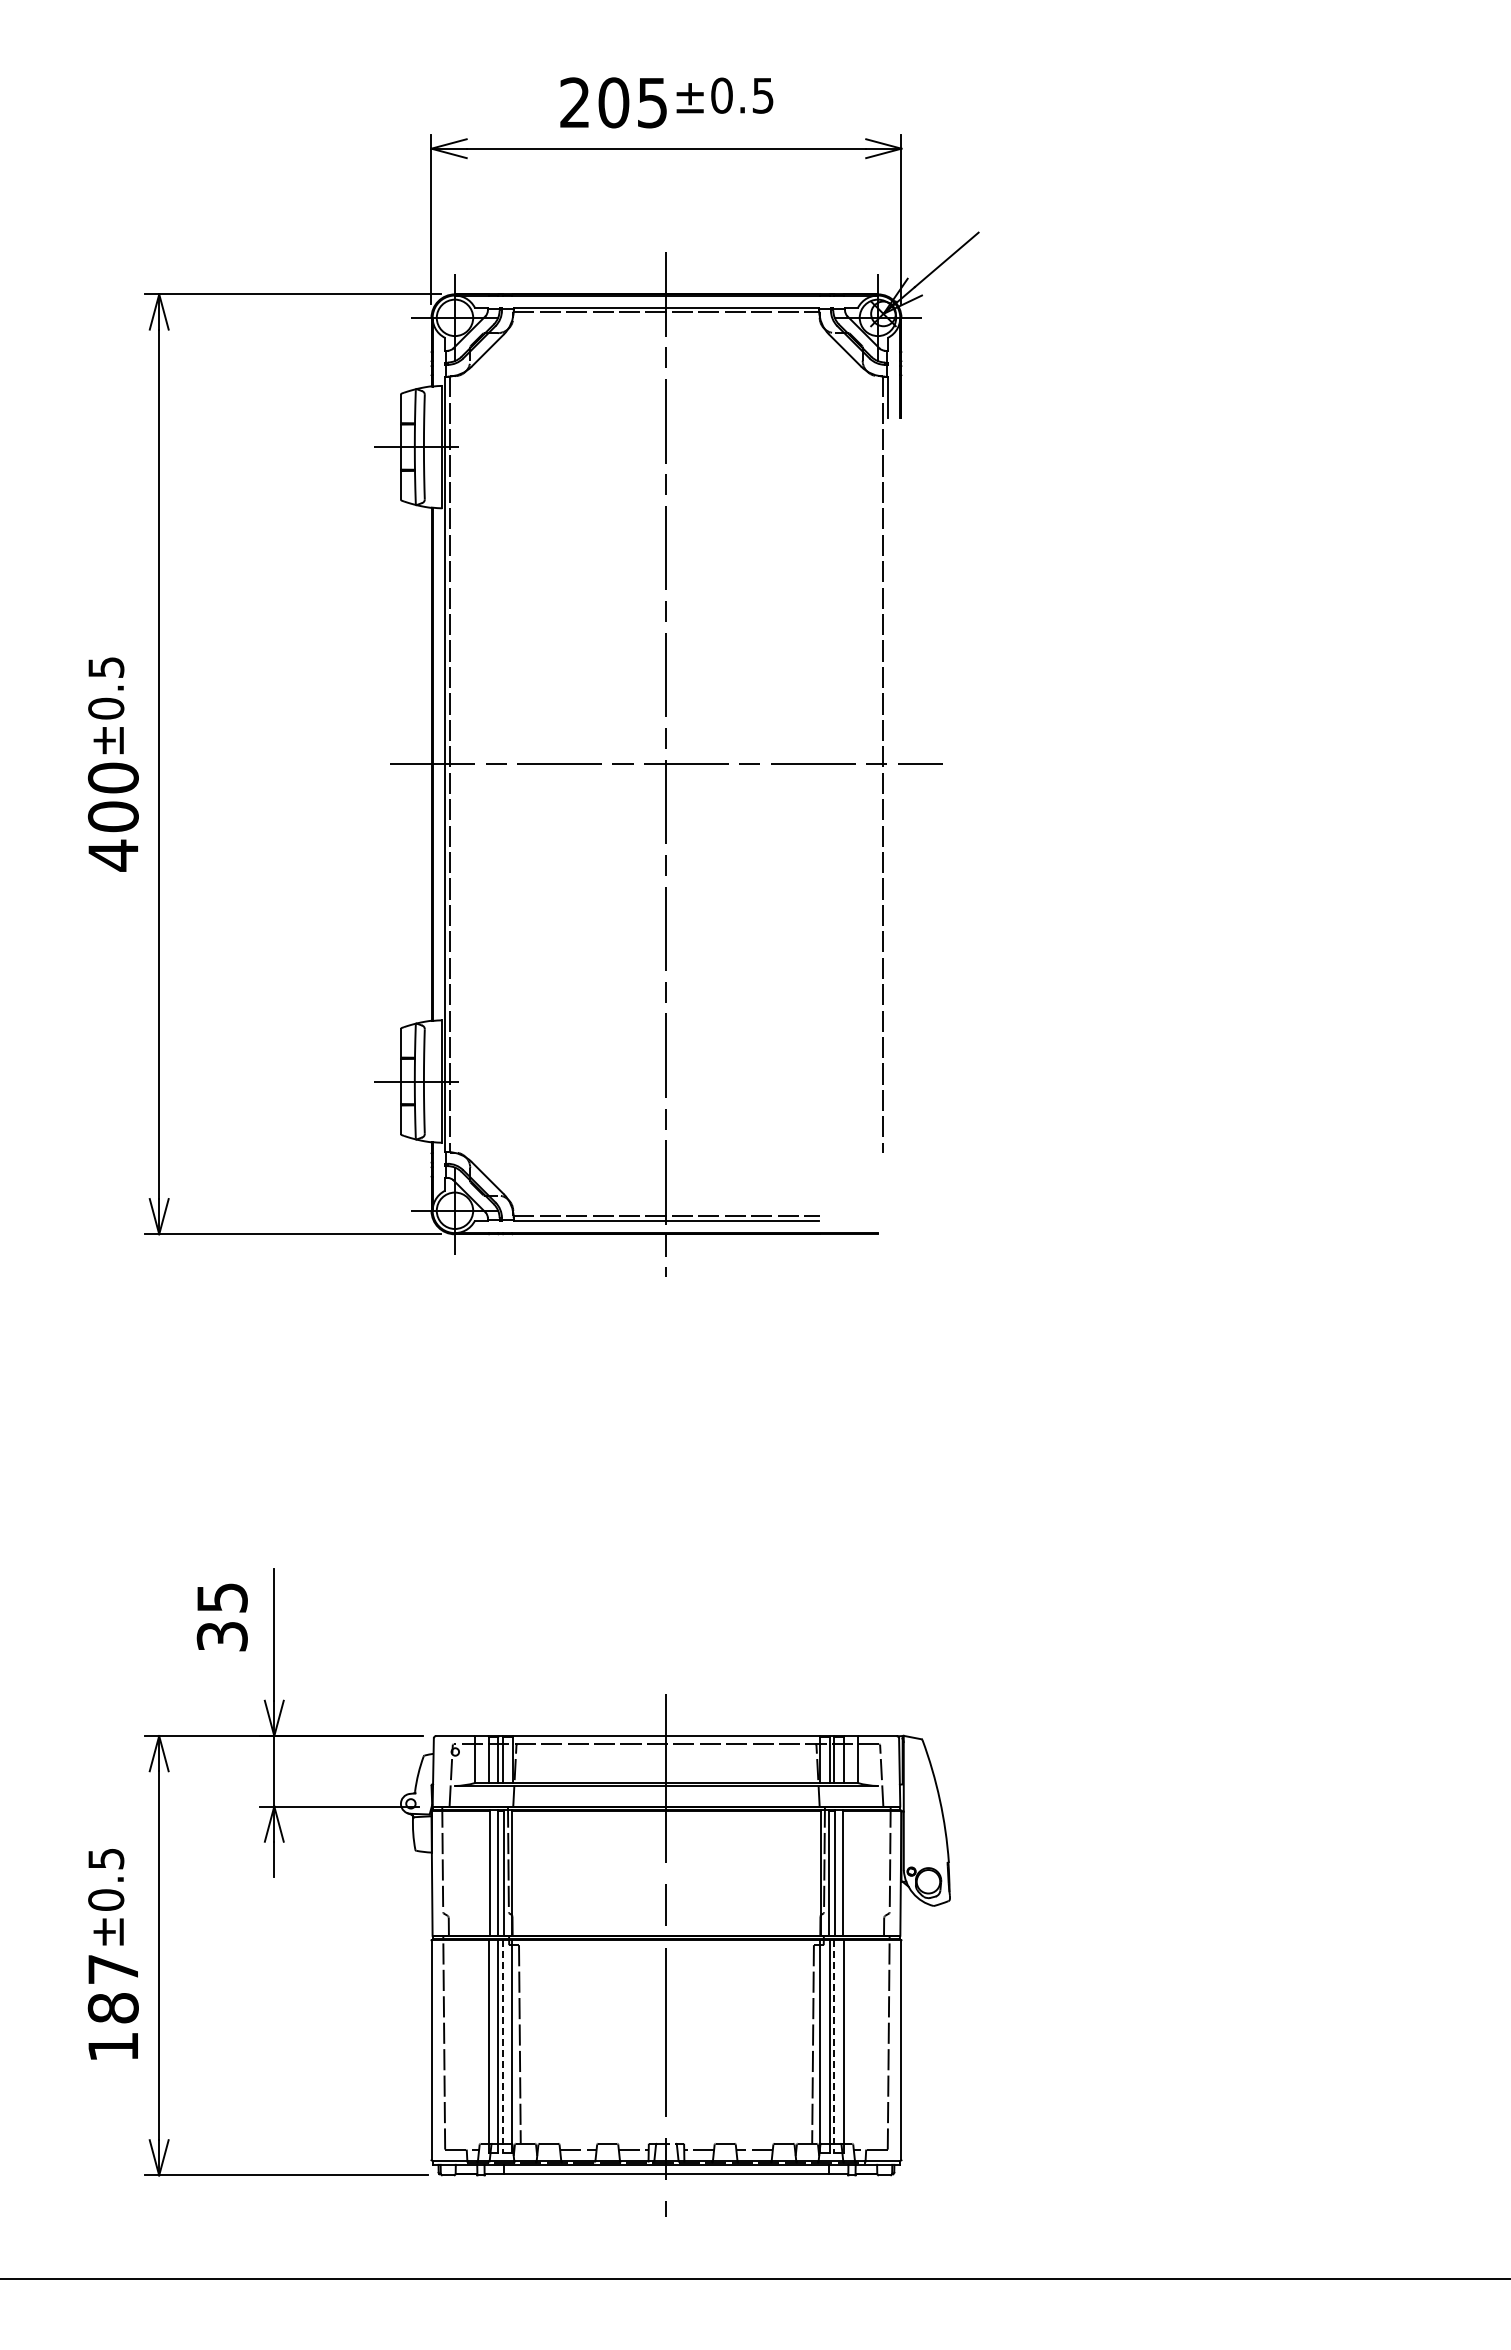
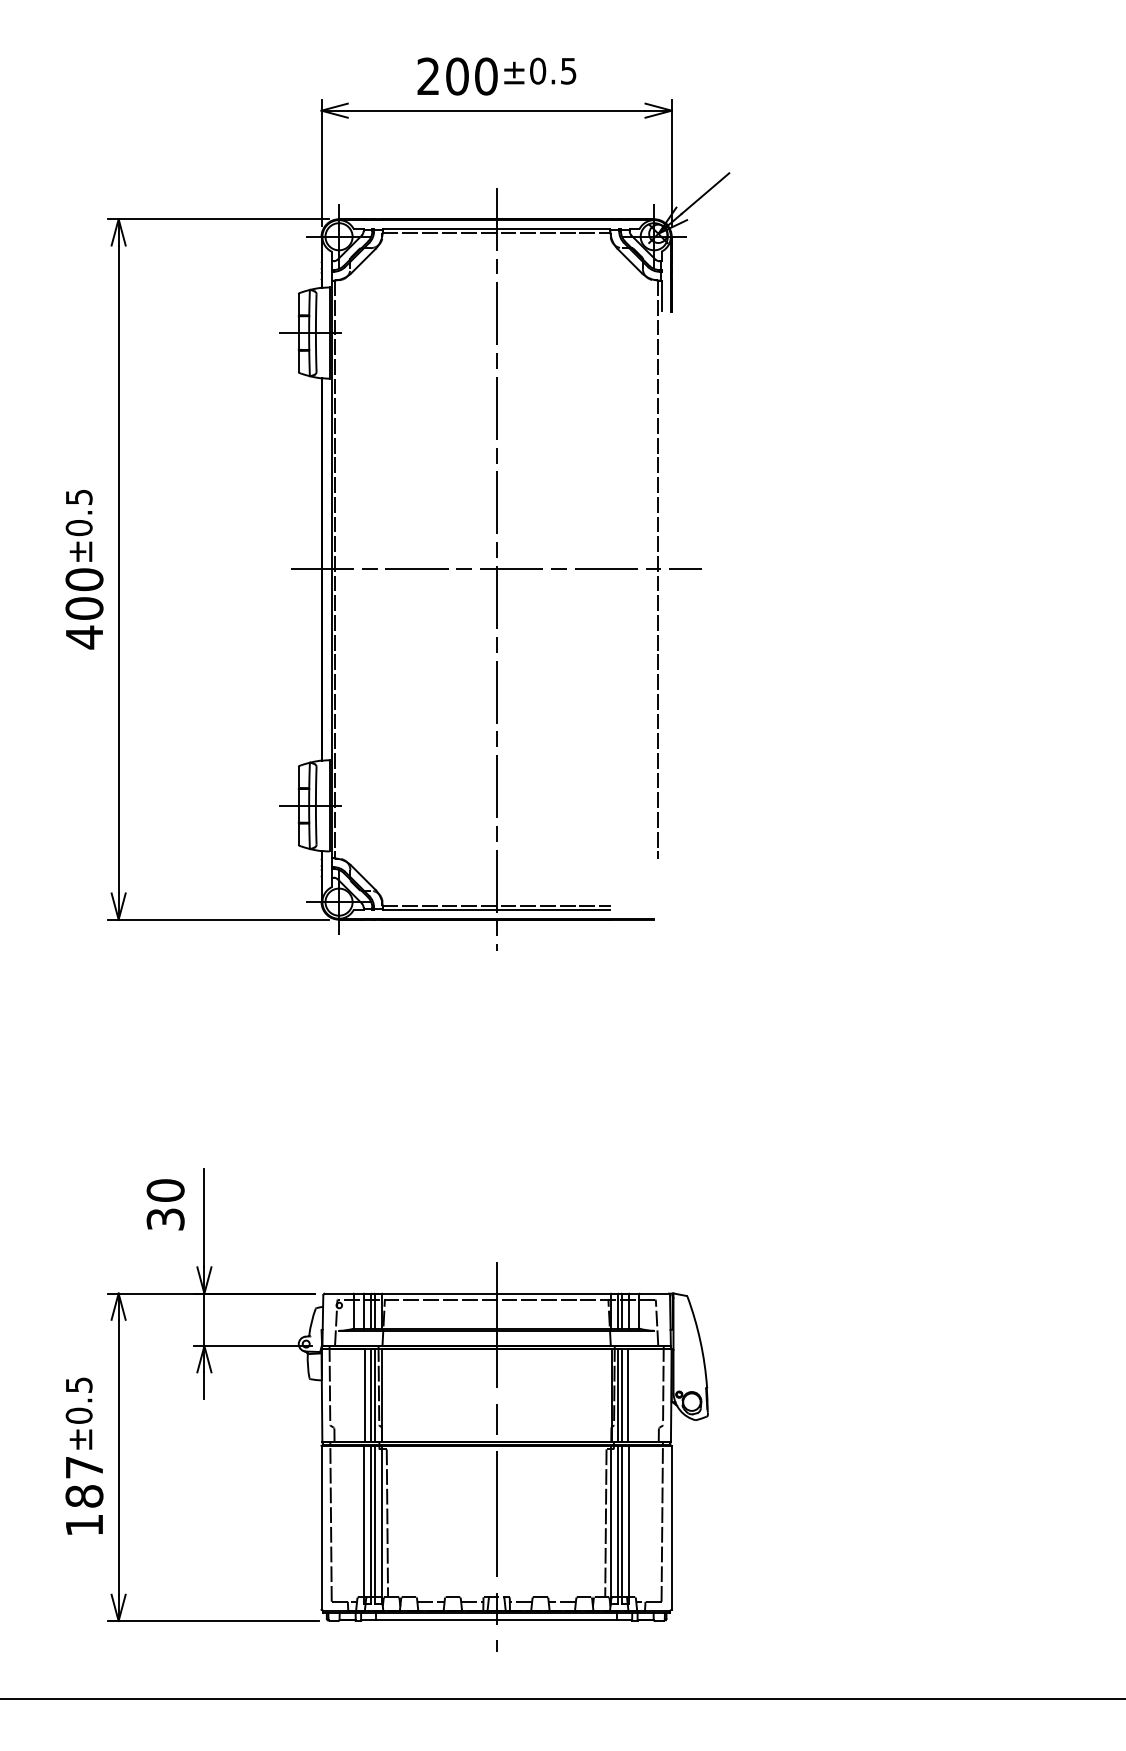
text: (652, 102) -> (486, 76), 205 -> 200
text: (221, 1597) -> (165, 1190), 35 -> 30
line: (503, 2047) -> (375, 1525), dashed -> solid
line: (834, 2047) -> (621, 1525), dashed -> solid

